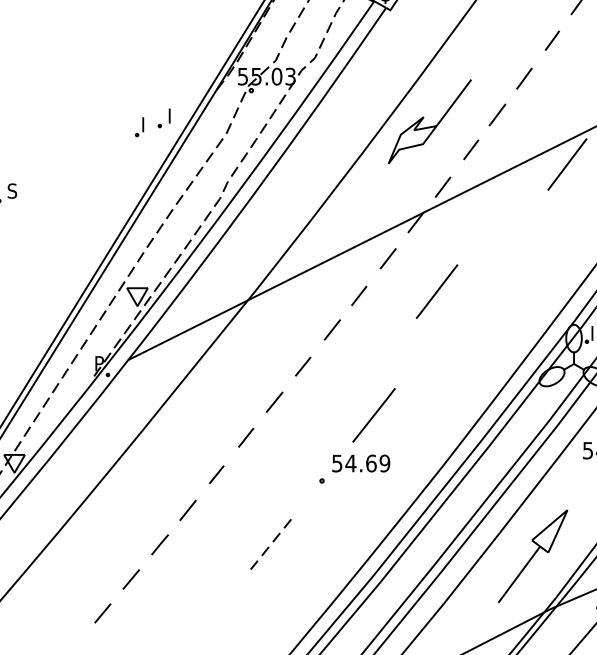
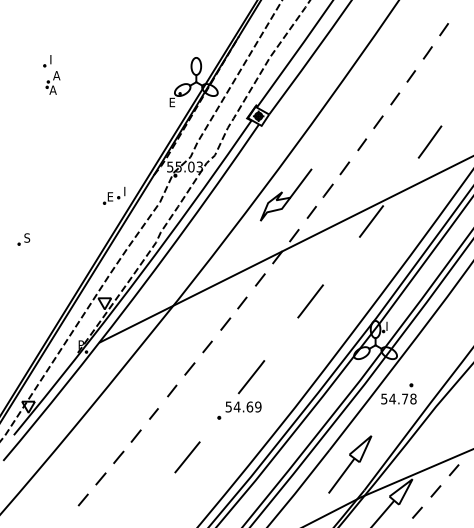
text: (148, 124) -> (111, 196), I -> E
line: (436, 291) -> (310, 301), moved
line: (270, 544) -> (187, 457), dashed -> solid

